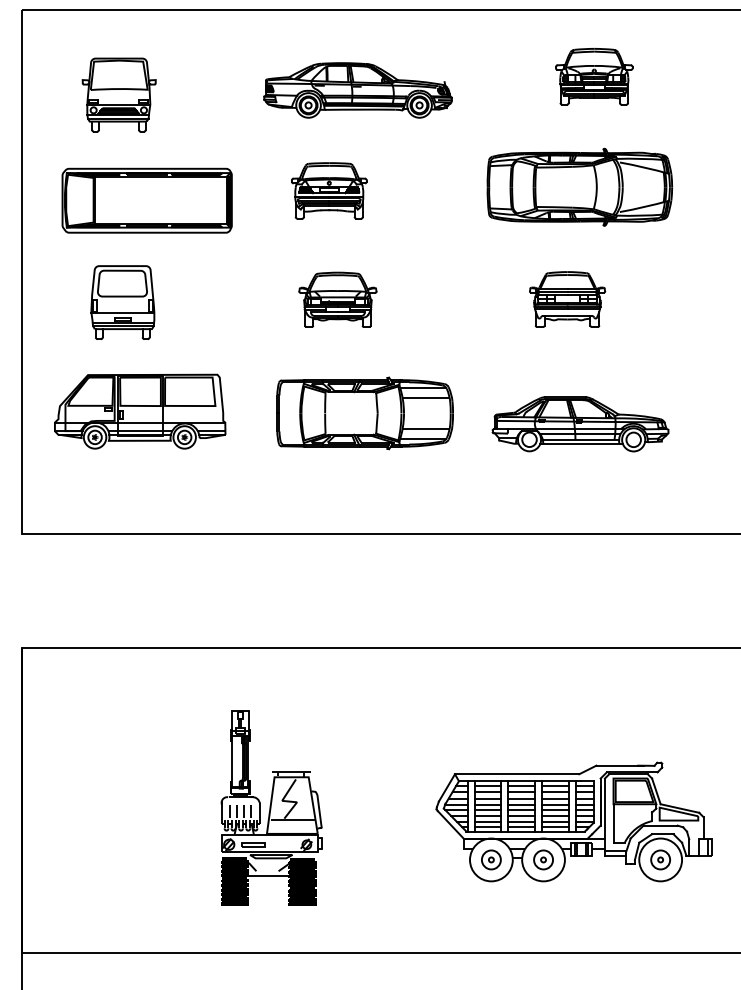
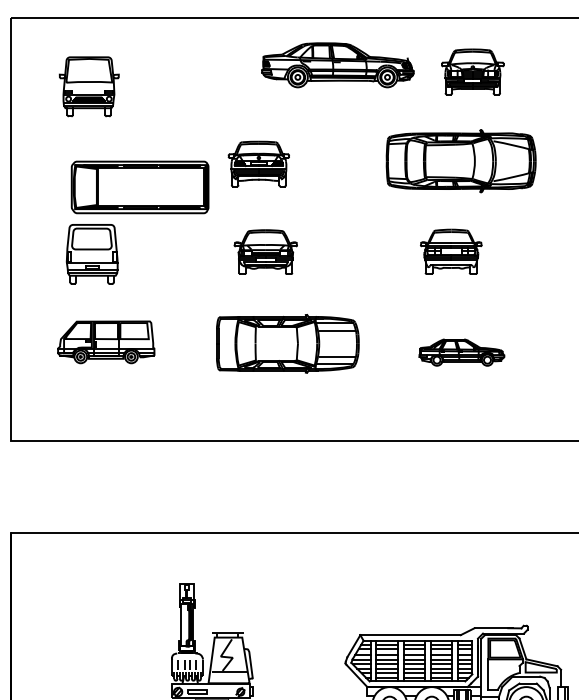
part: (357, 90) -> (337, 65), moved
part: (146, 200) -> (139, 187), moved
part: (140, 411) -> (106, 342), size x0.7
part: (580, 424) -> (461, 352), size x0.6

